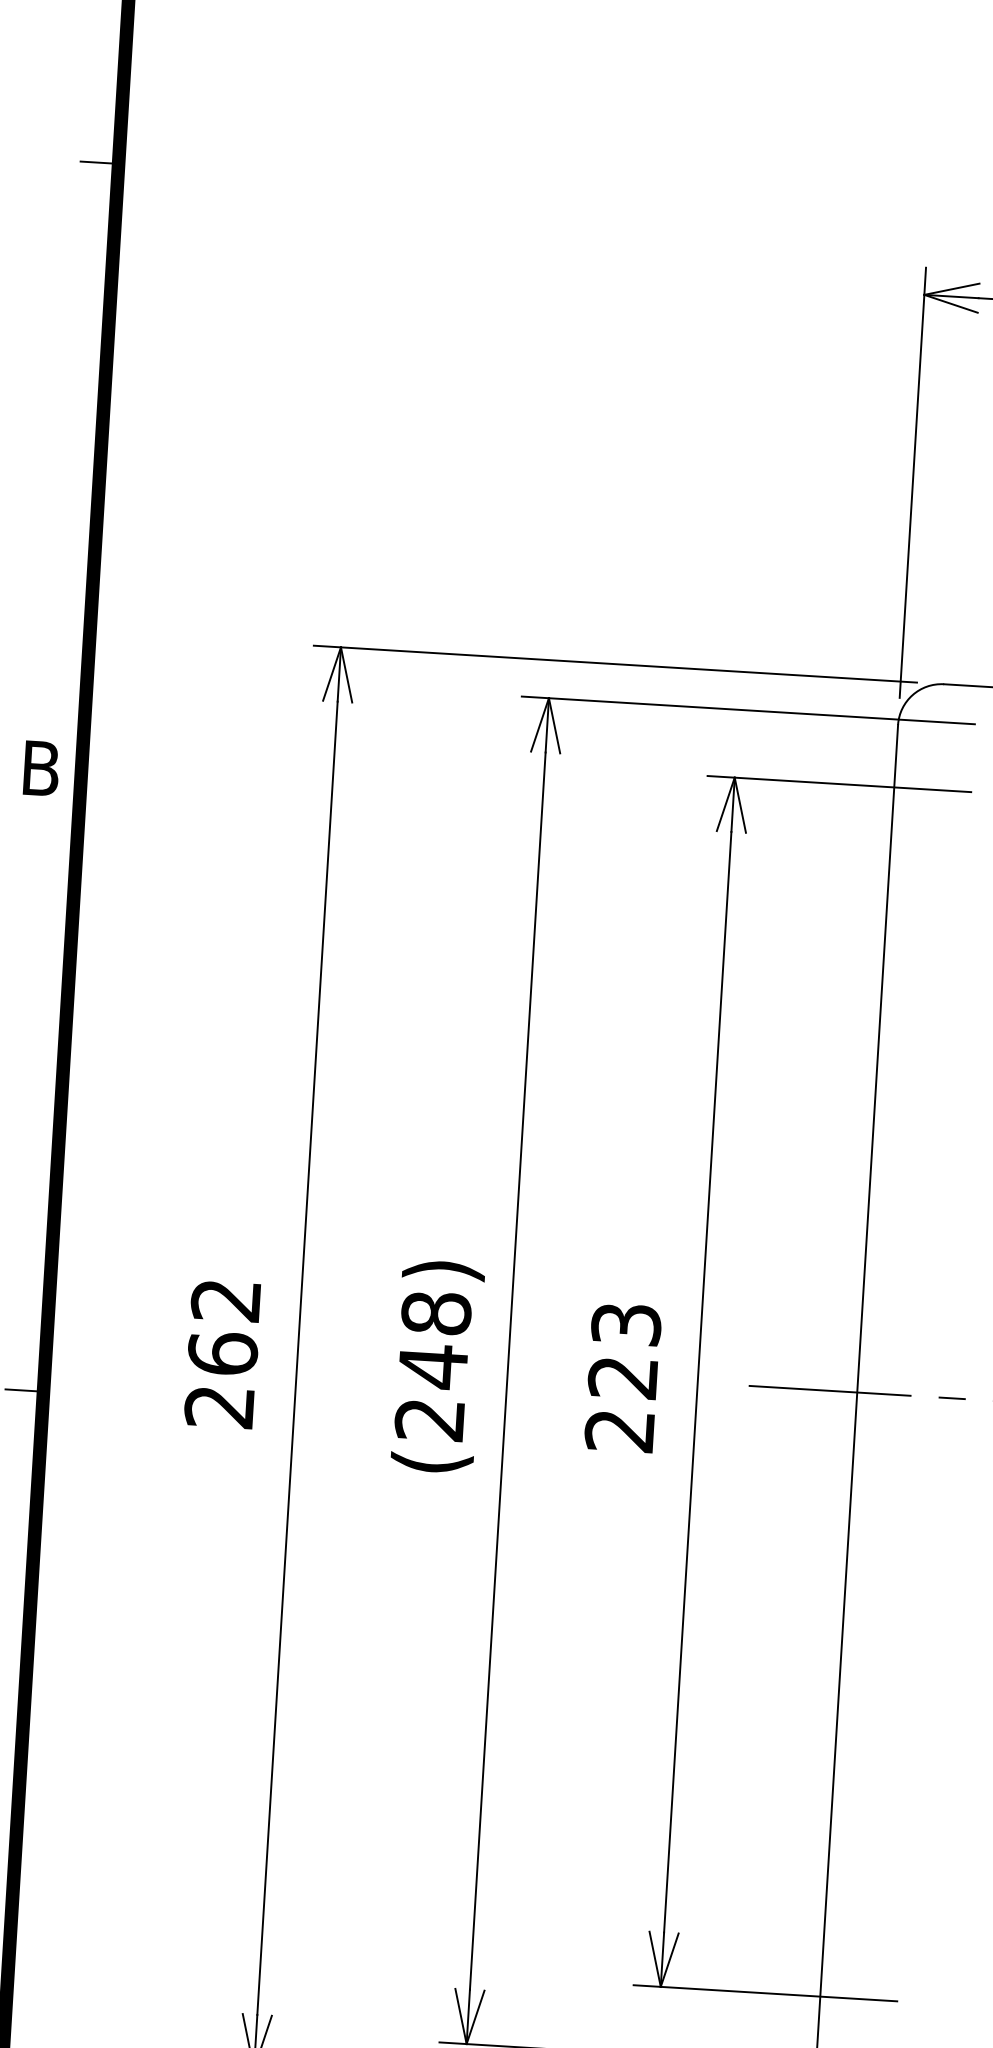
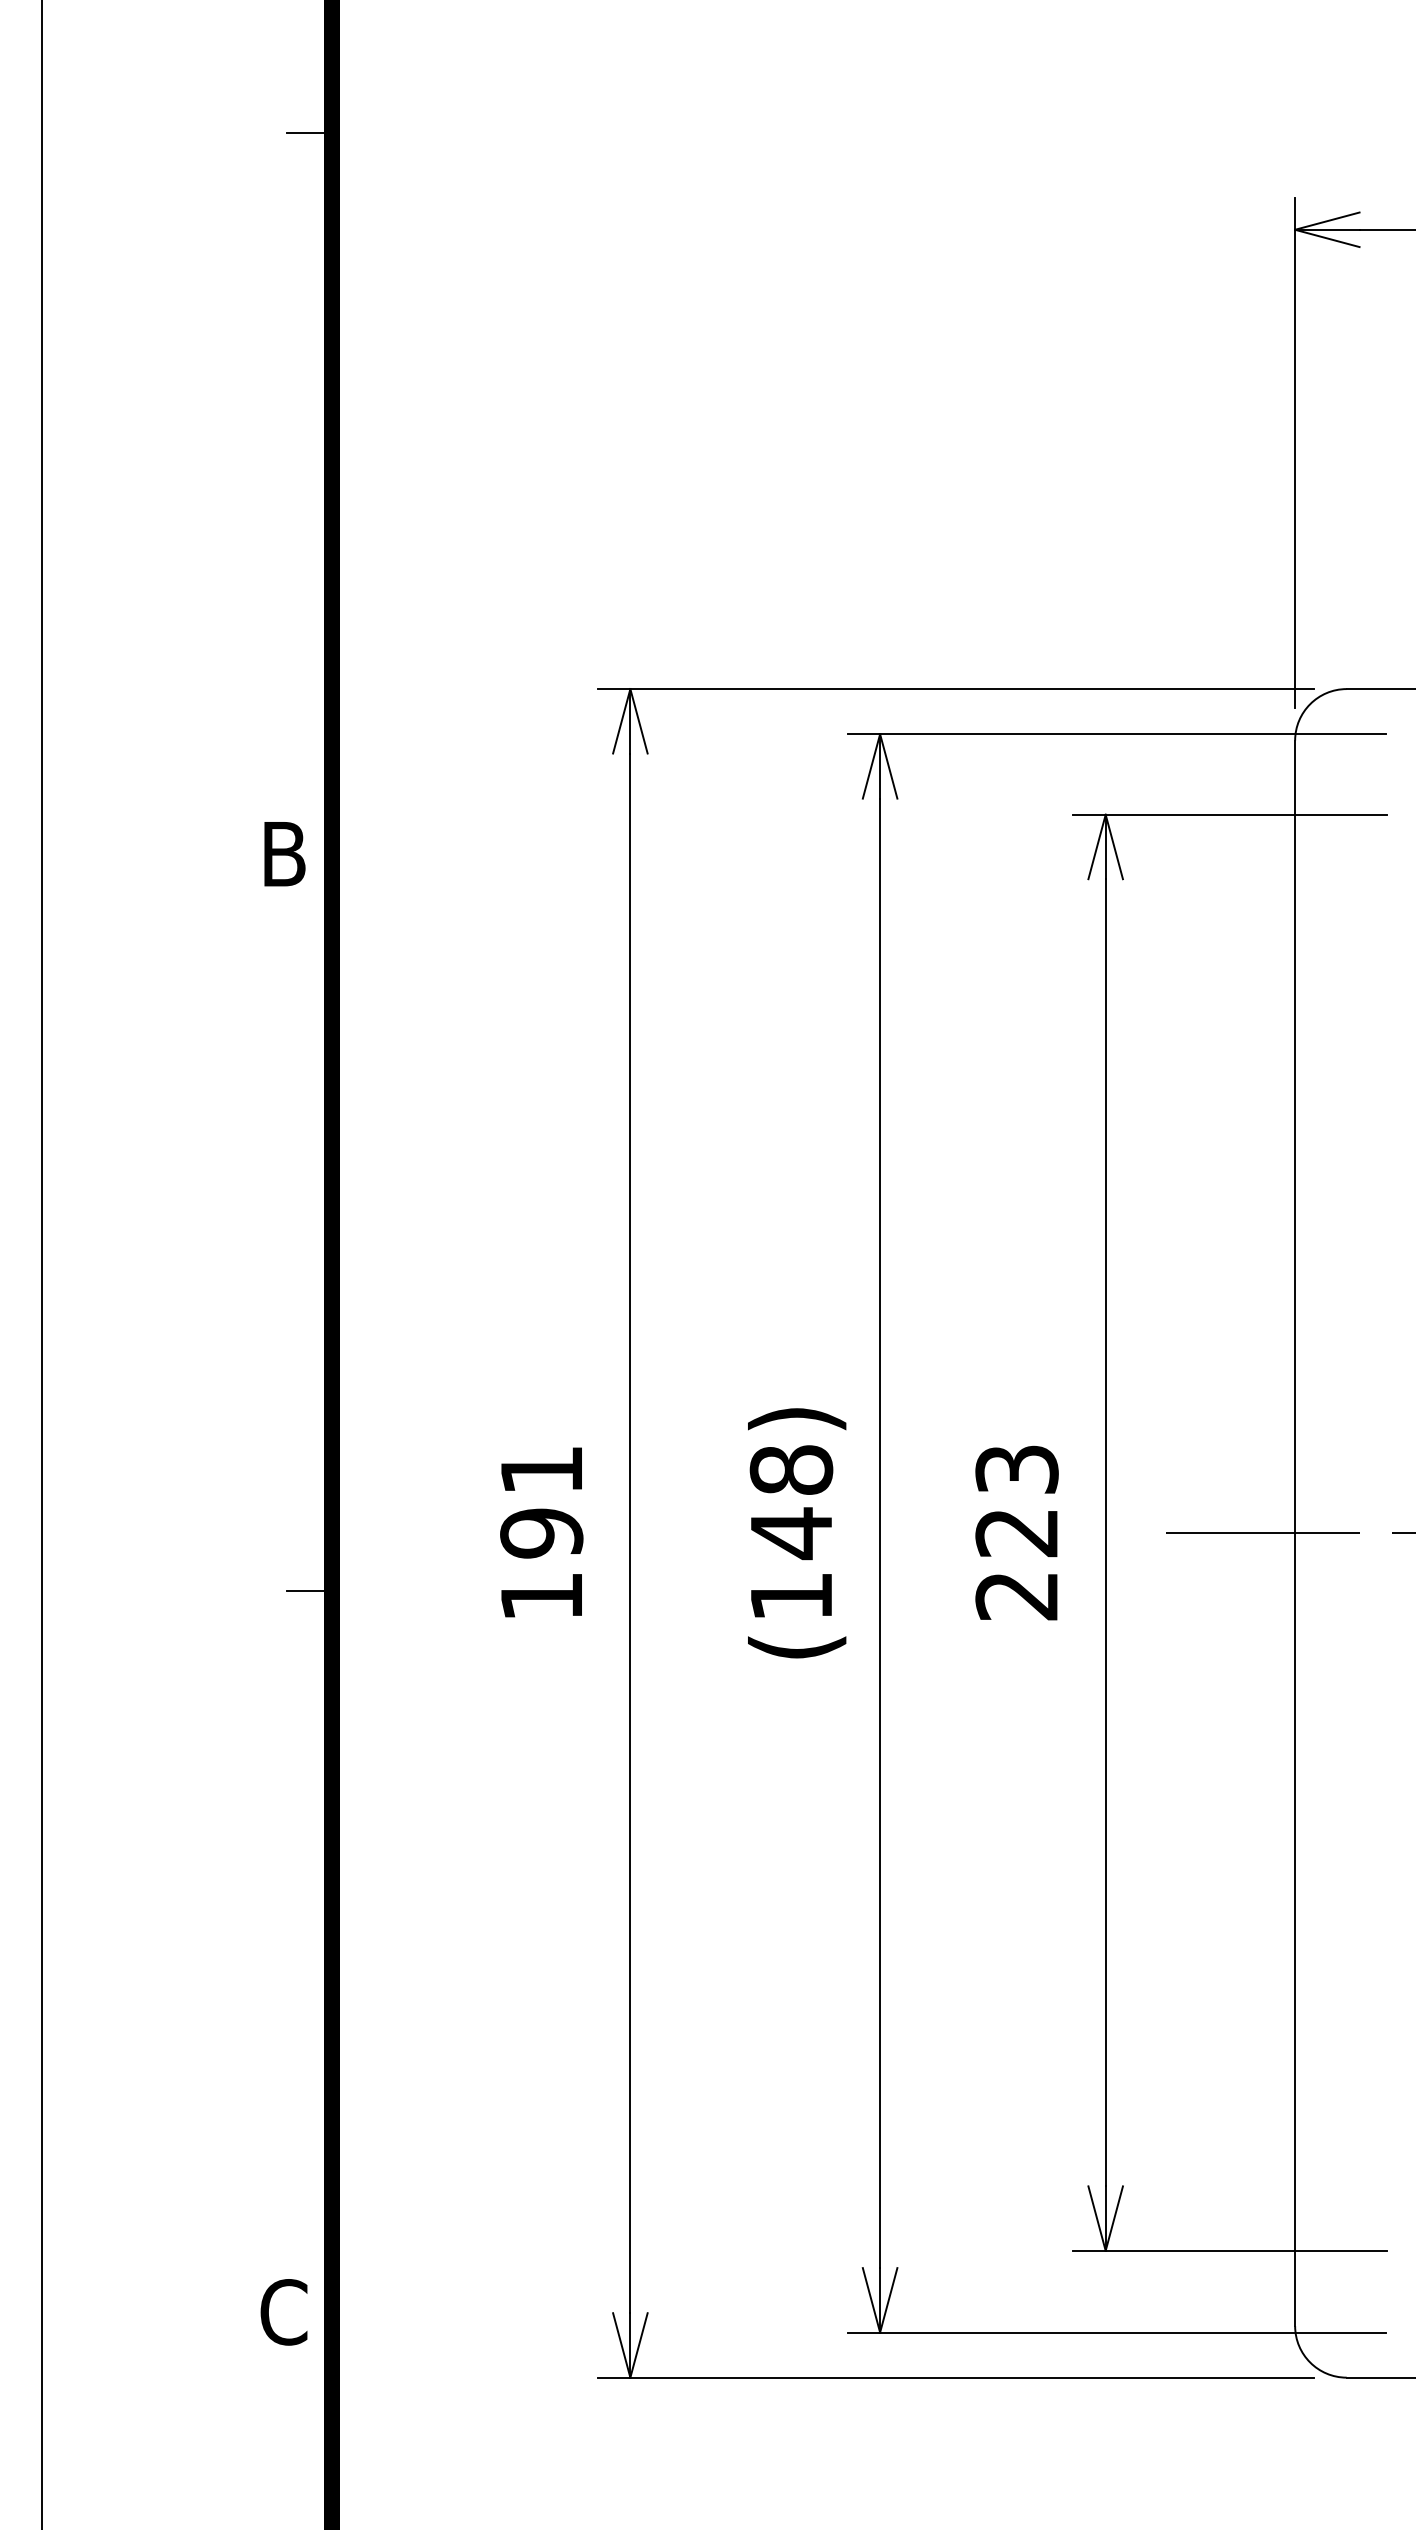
text: (222, 1353) -> (541, 1533), 262 -> 191
text: (429, 1420) -> (790, 1597), (248) -> (148)

